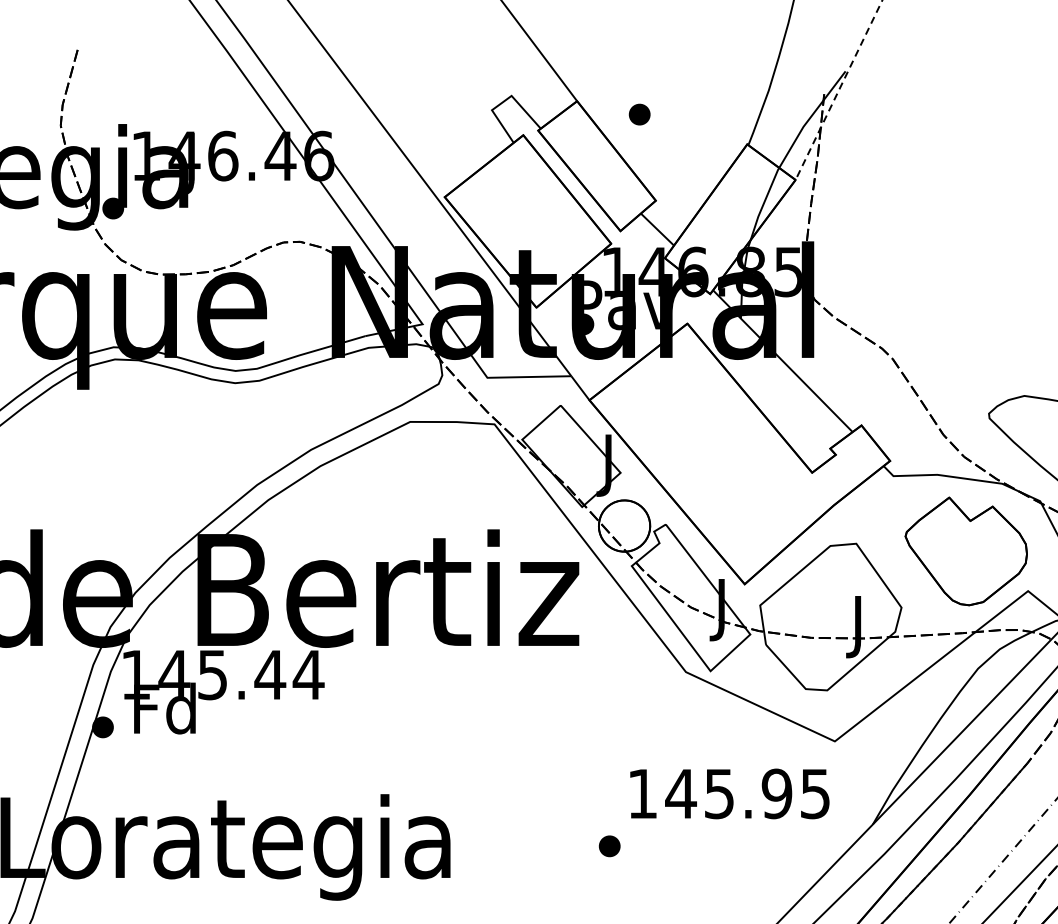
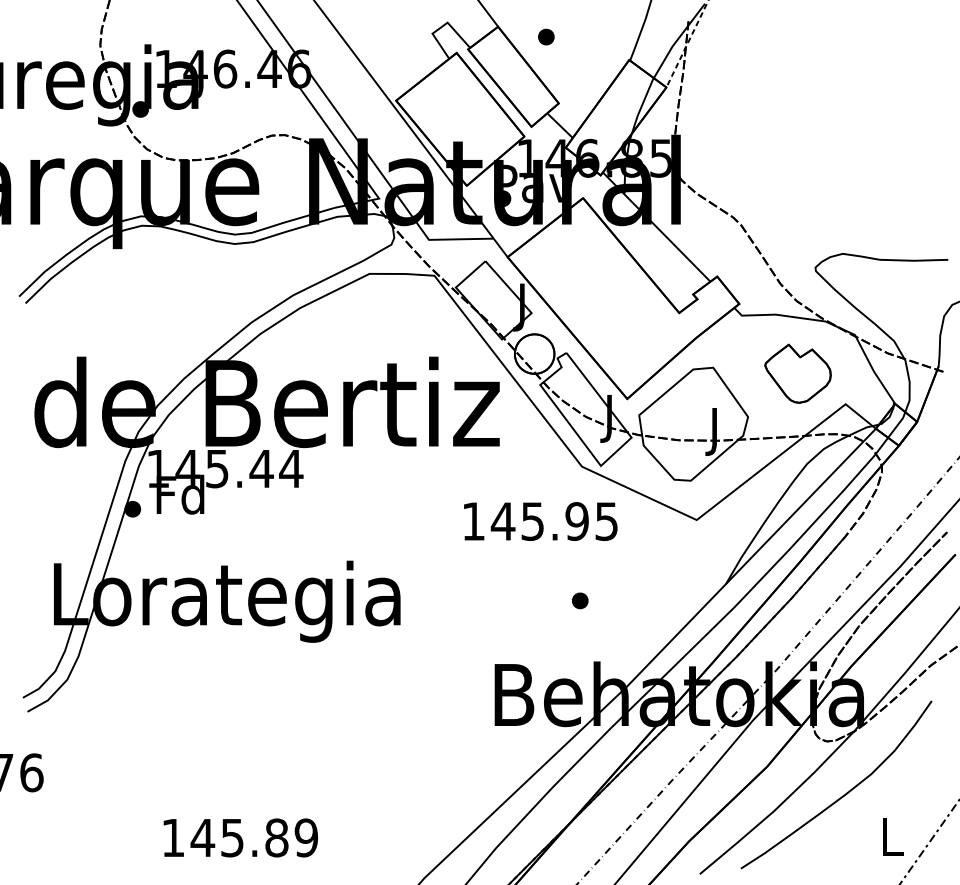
part: (965, 551) -> (797, 373), size x0.7
text: (729, 793) -> (540, 521), moved
part: (610, 845) -> (580, 600), moved

